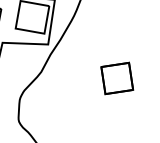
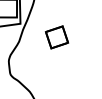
part: (116, 78) -> (56, 37), moved

